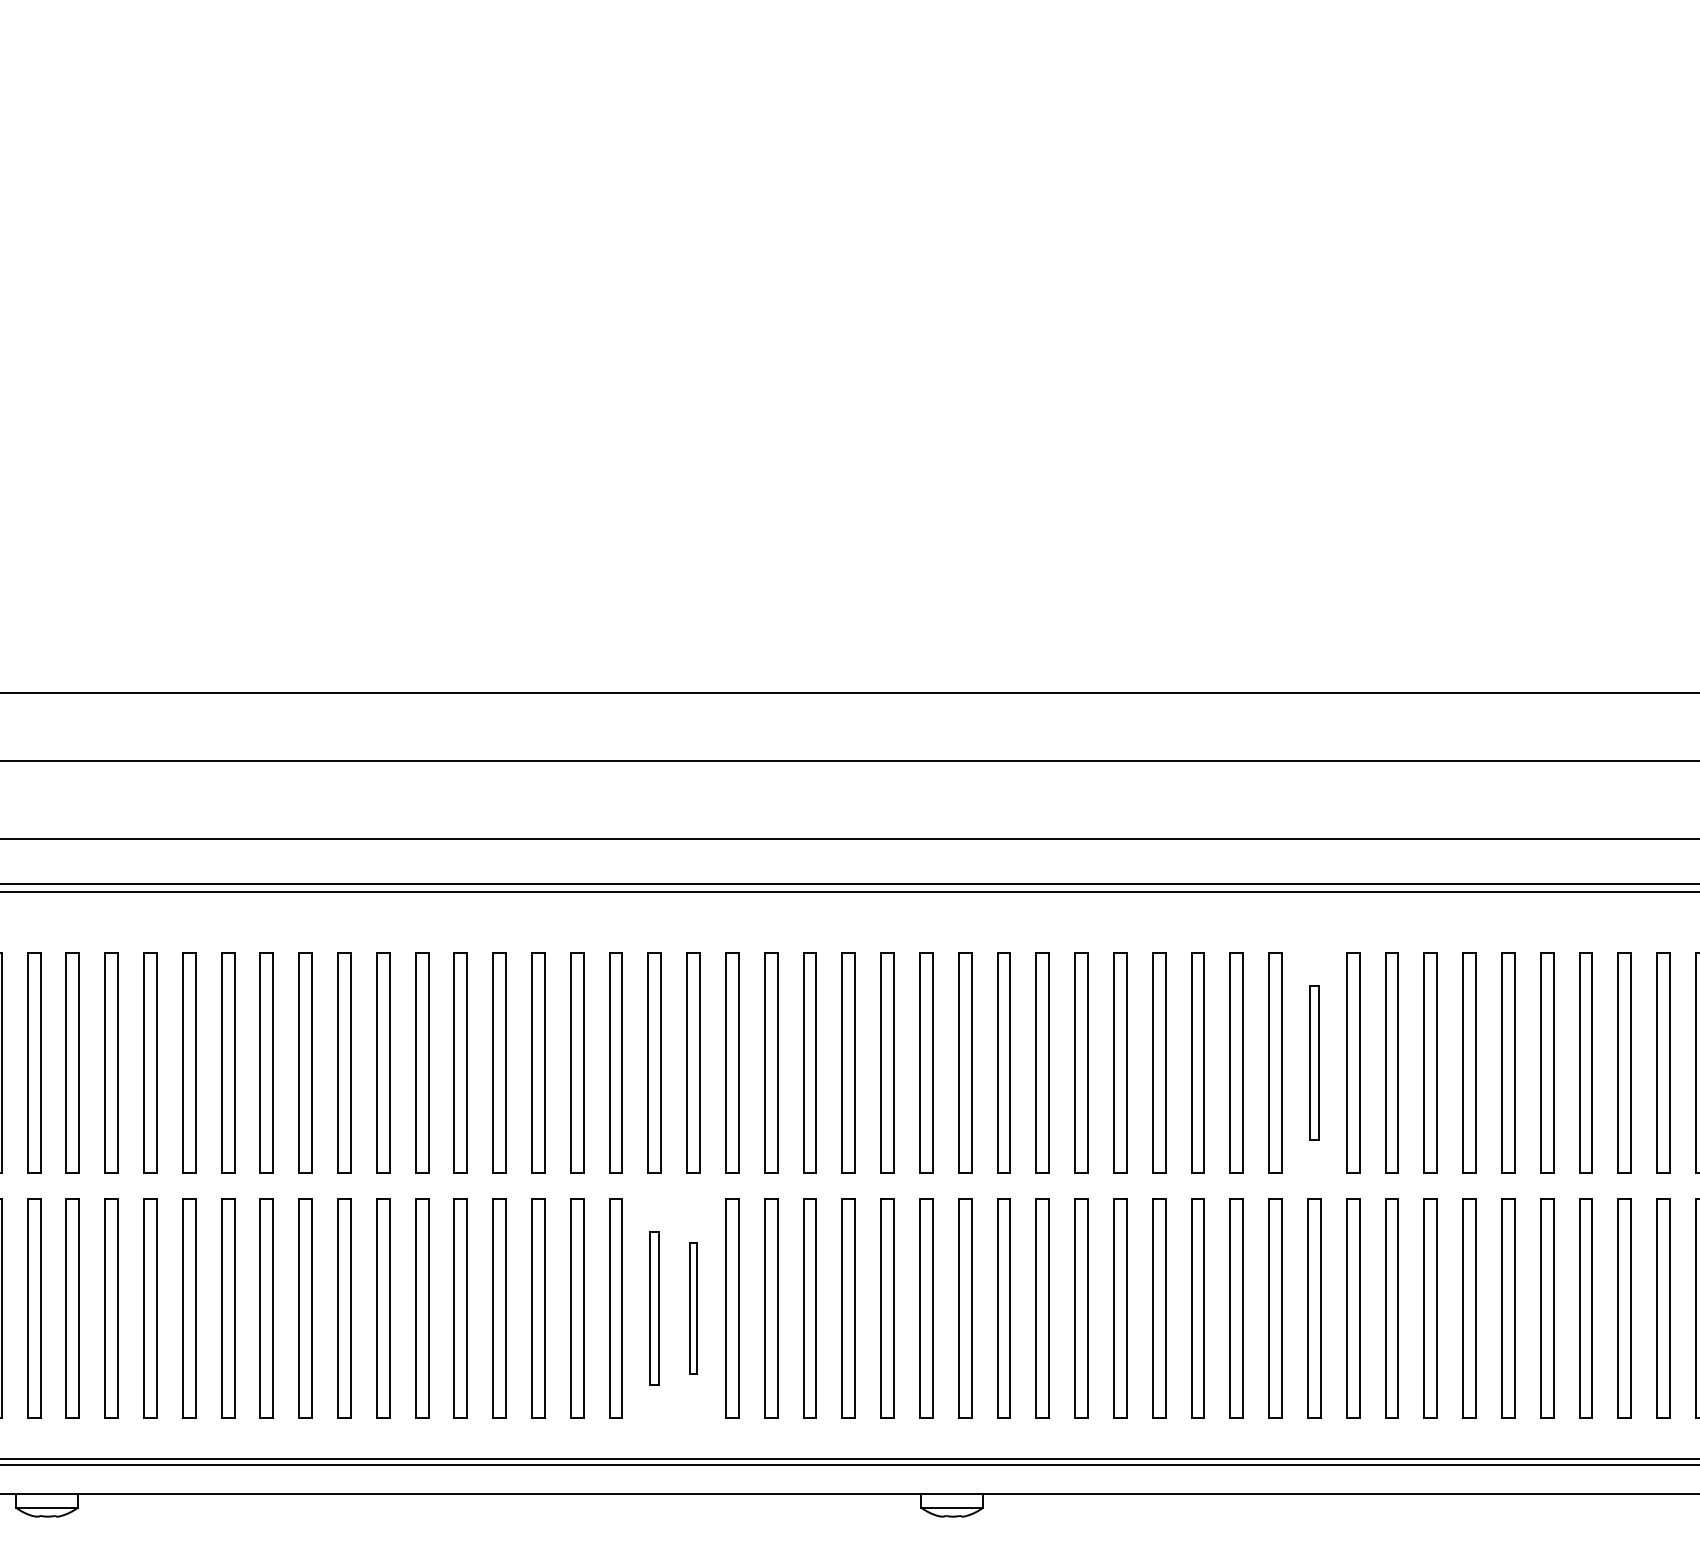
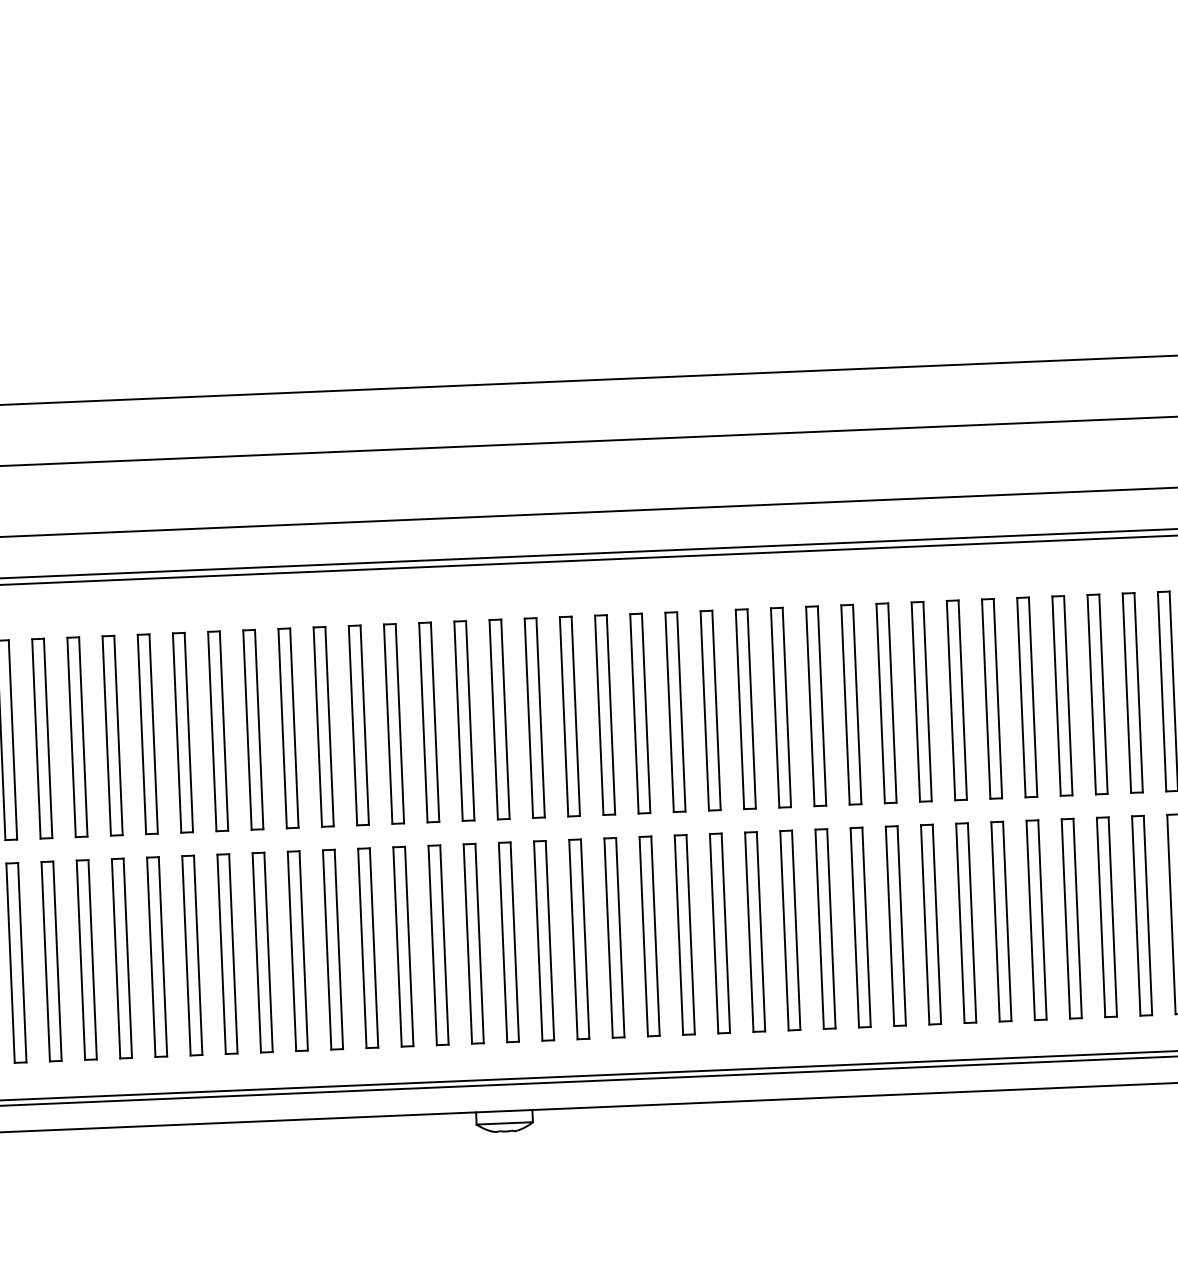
part: (1314, 1062) -> (816, 706), size x1.43
part: (654, 1308) -> (227, 954), size x1.43
part: (693, 1308) -> (262, 952), size x1.67

